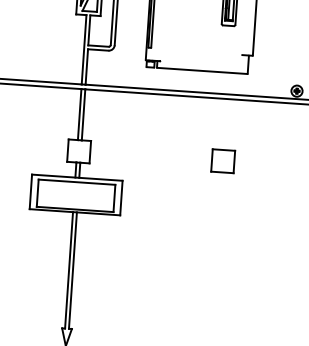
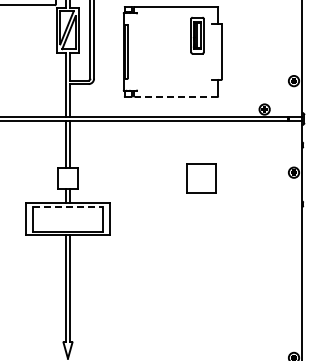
line: (201, 70) -> (175, 96), solid -> dashed
part: (223, 161) -> (201, 178), size x1.4
line: (77, 182) -> (68, 207), solid -> dashed

